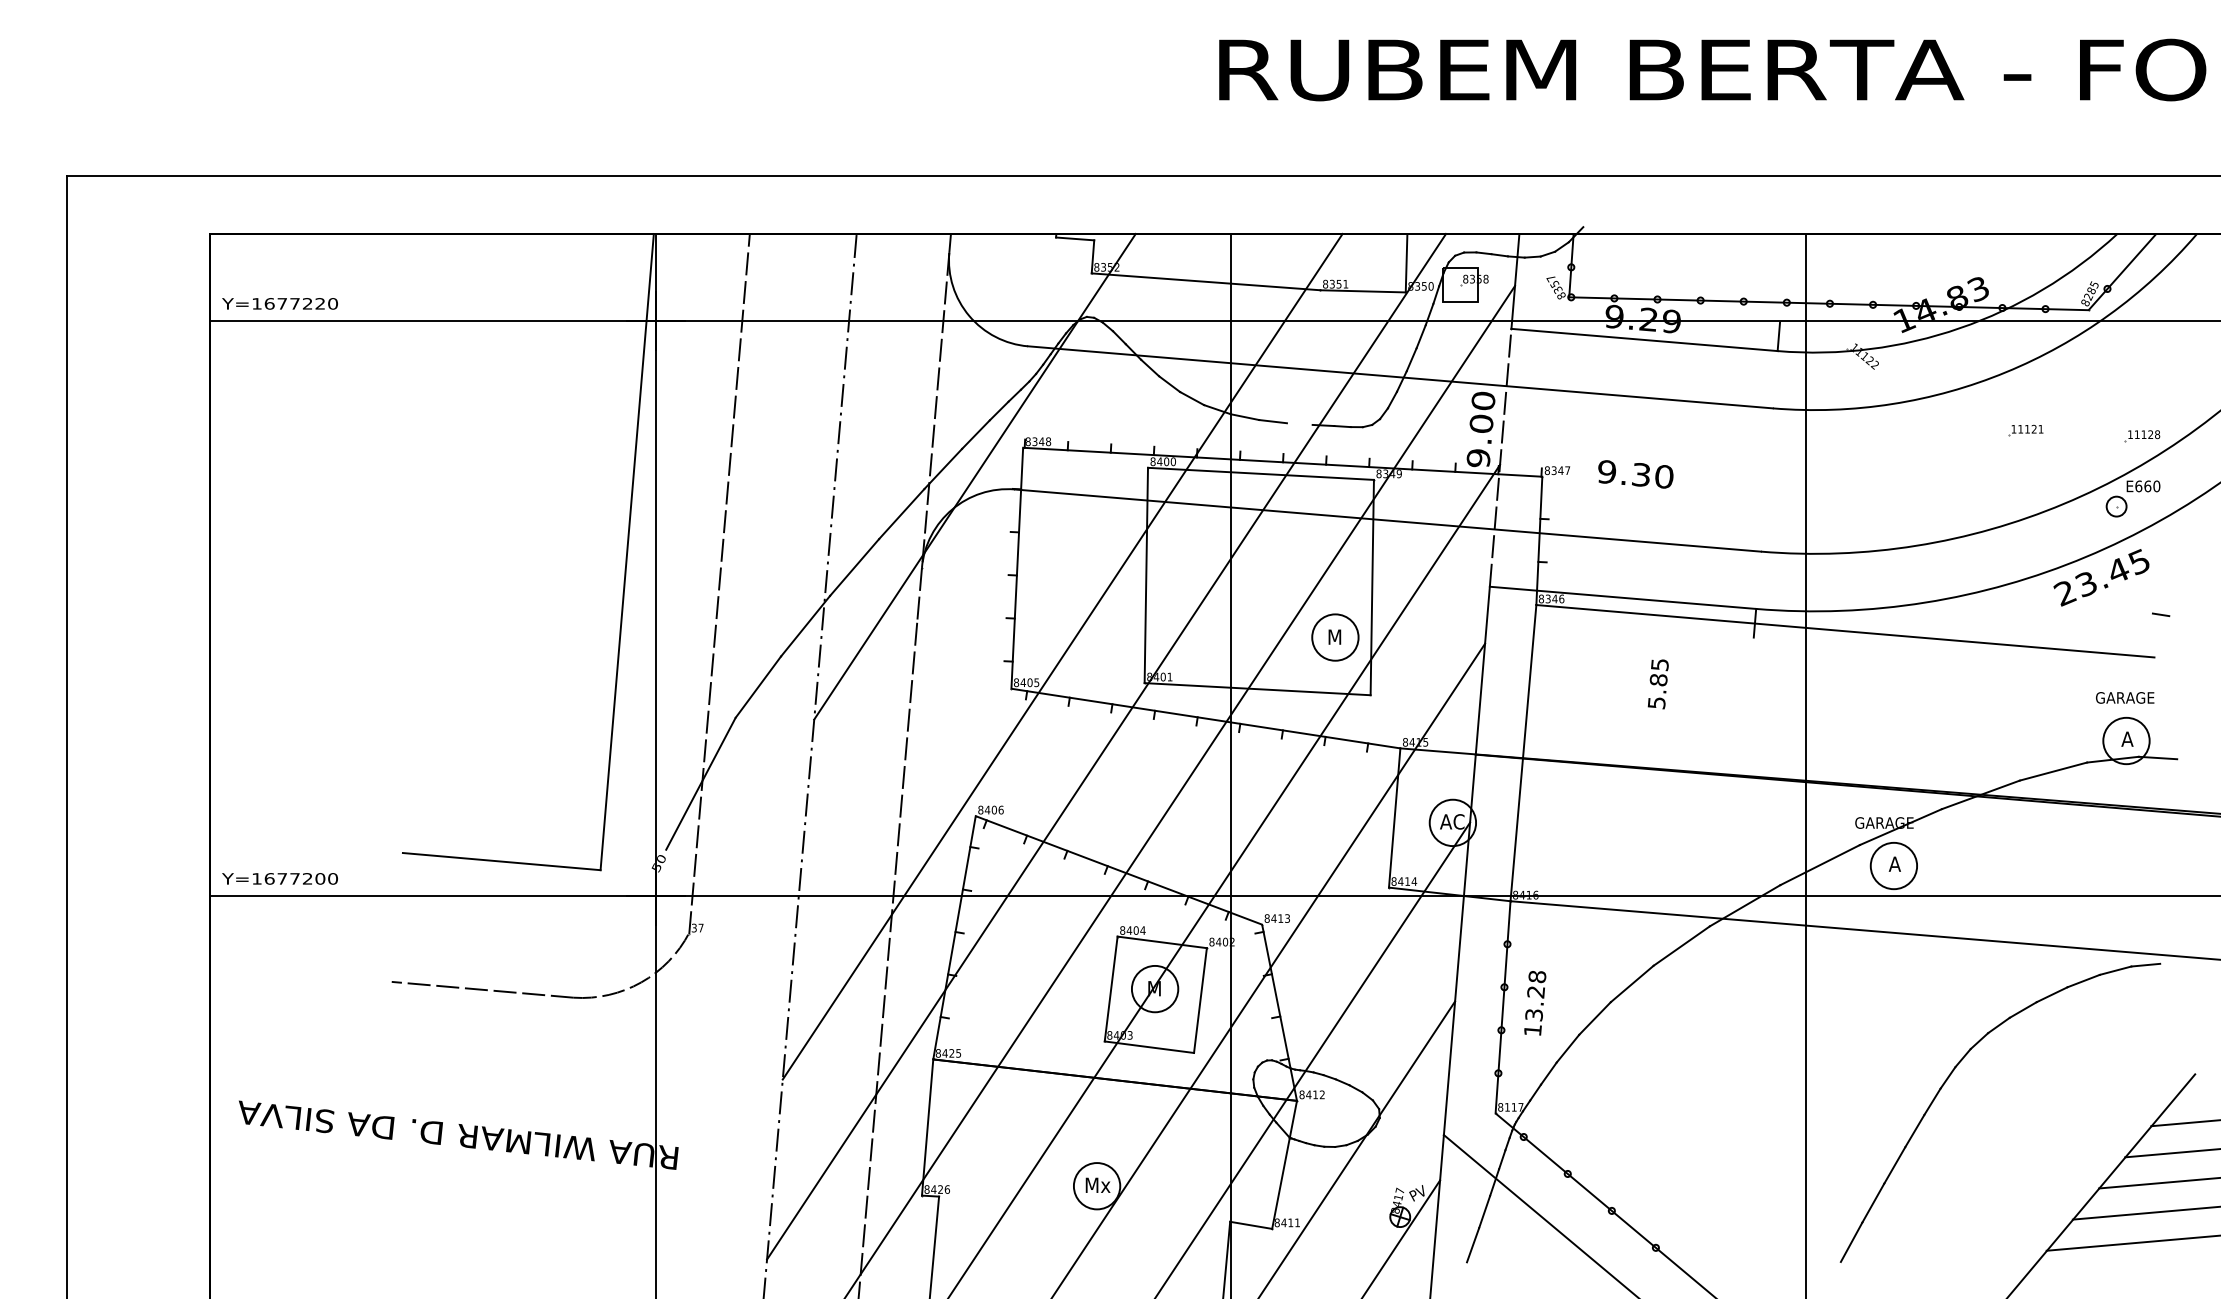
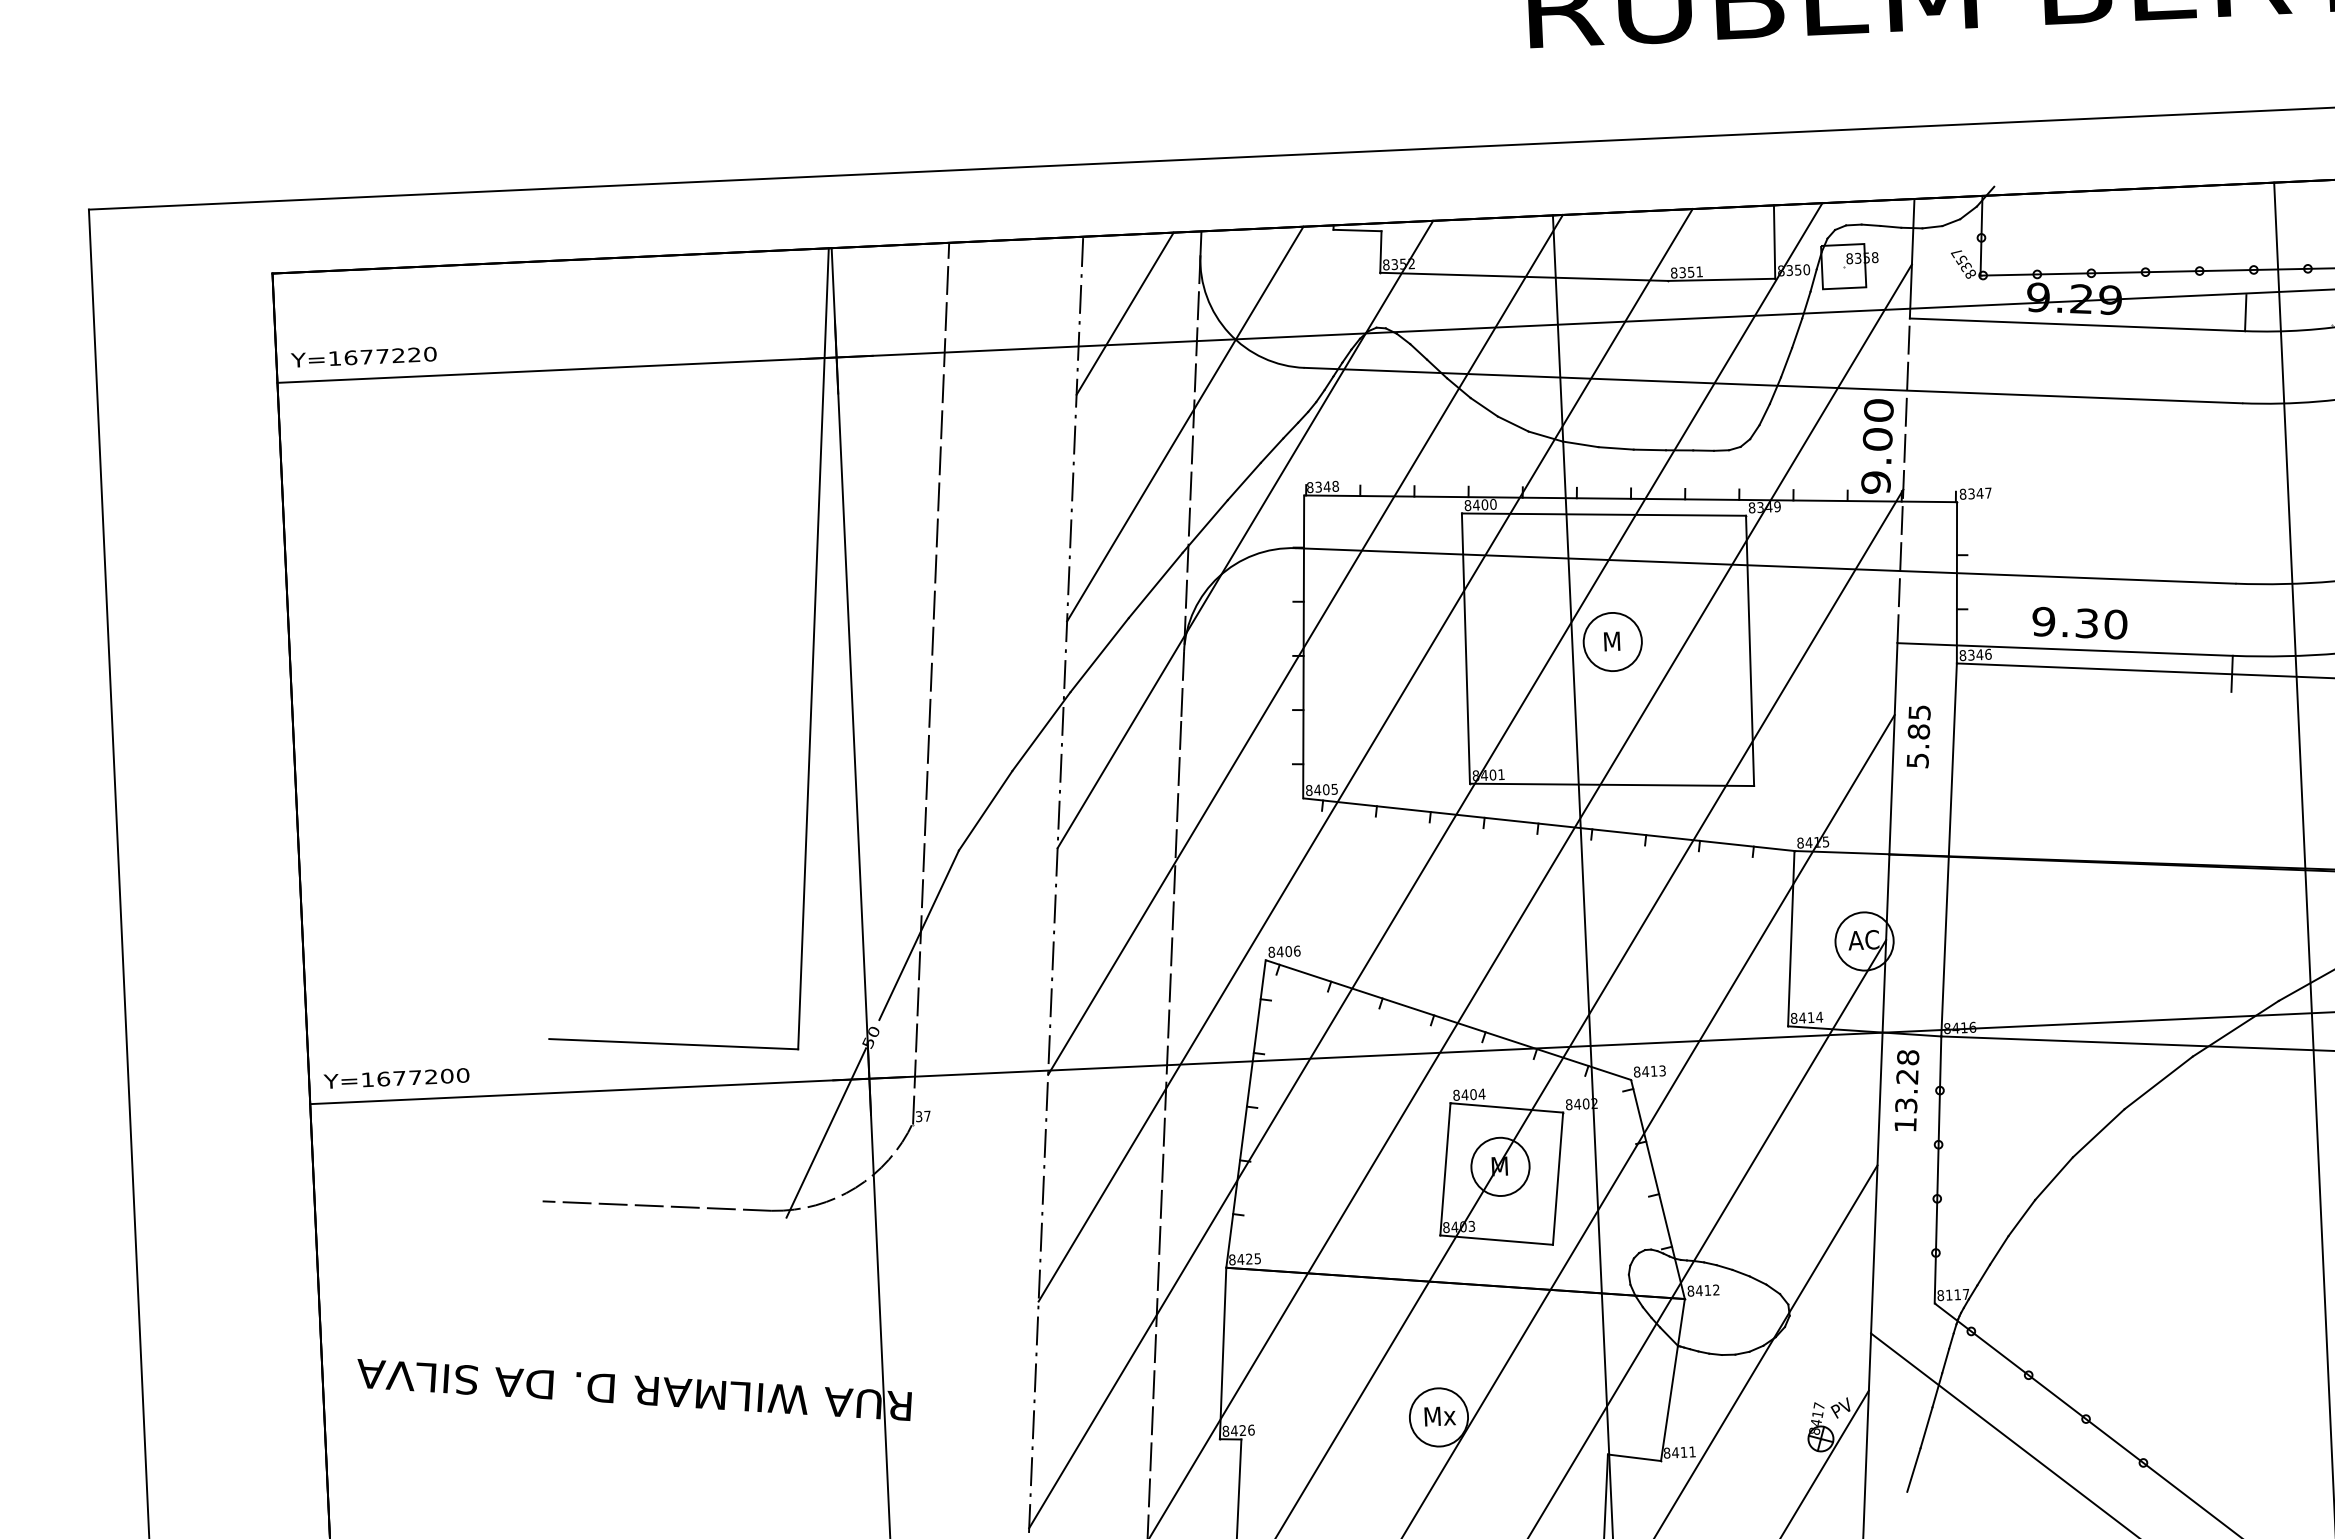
line: (886, 296) -> (1124, 313), added
line: (930, 386) -> (1184, 423), added
line: (1299, 423) -> (1649, 449), added
text: (1635, 474) -> (2079, 623), moved
line: (1018, 566) -> (1305, 644), added
part: (1335, 637) -> (1612, 641), moved
text: (1657, 684) -> (1917, 737), moved
line: (619, 937) -> (825, 1132), added
text: (1535, 1003) -> (1907, 1091), moved

